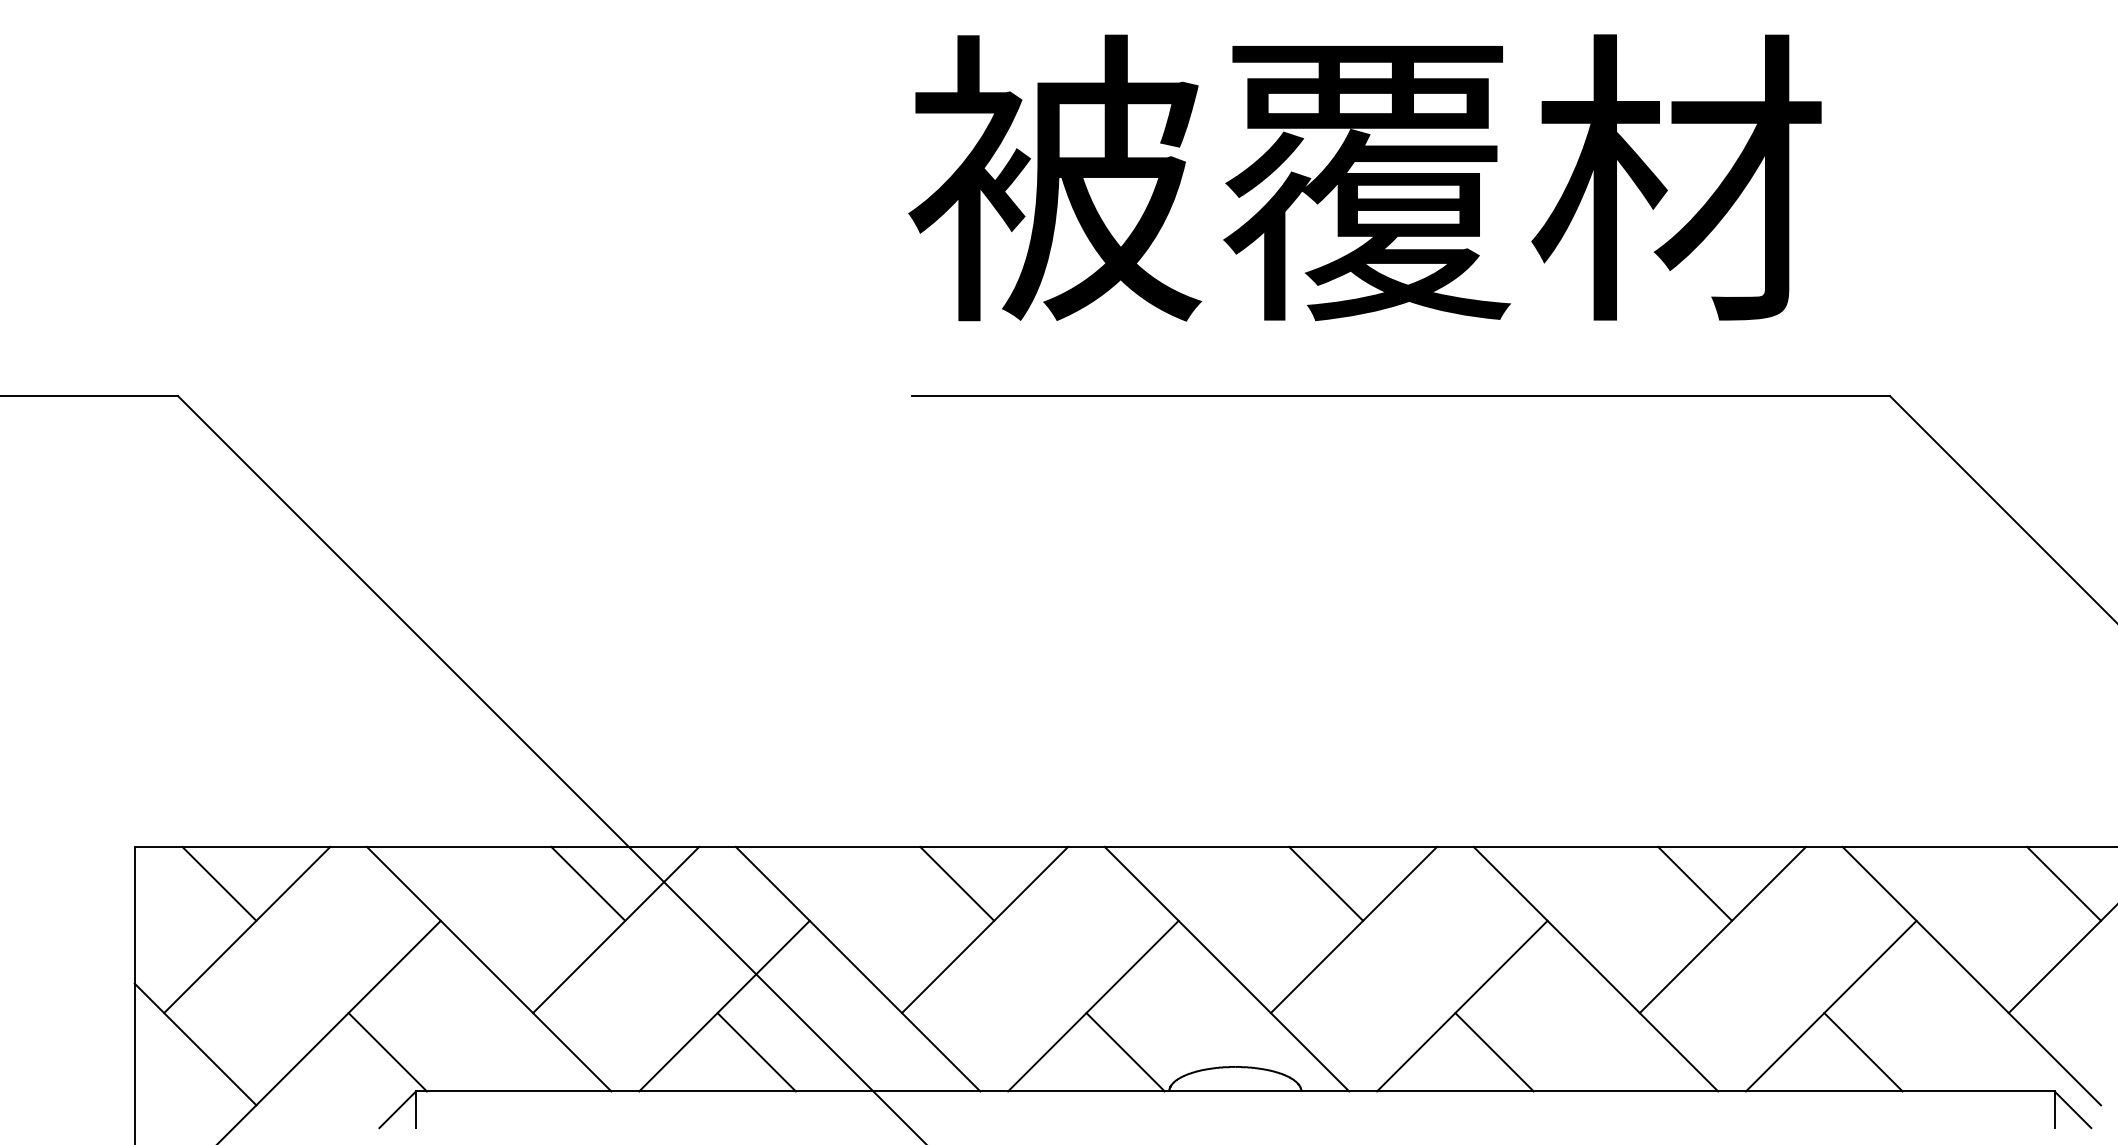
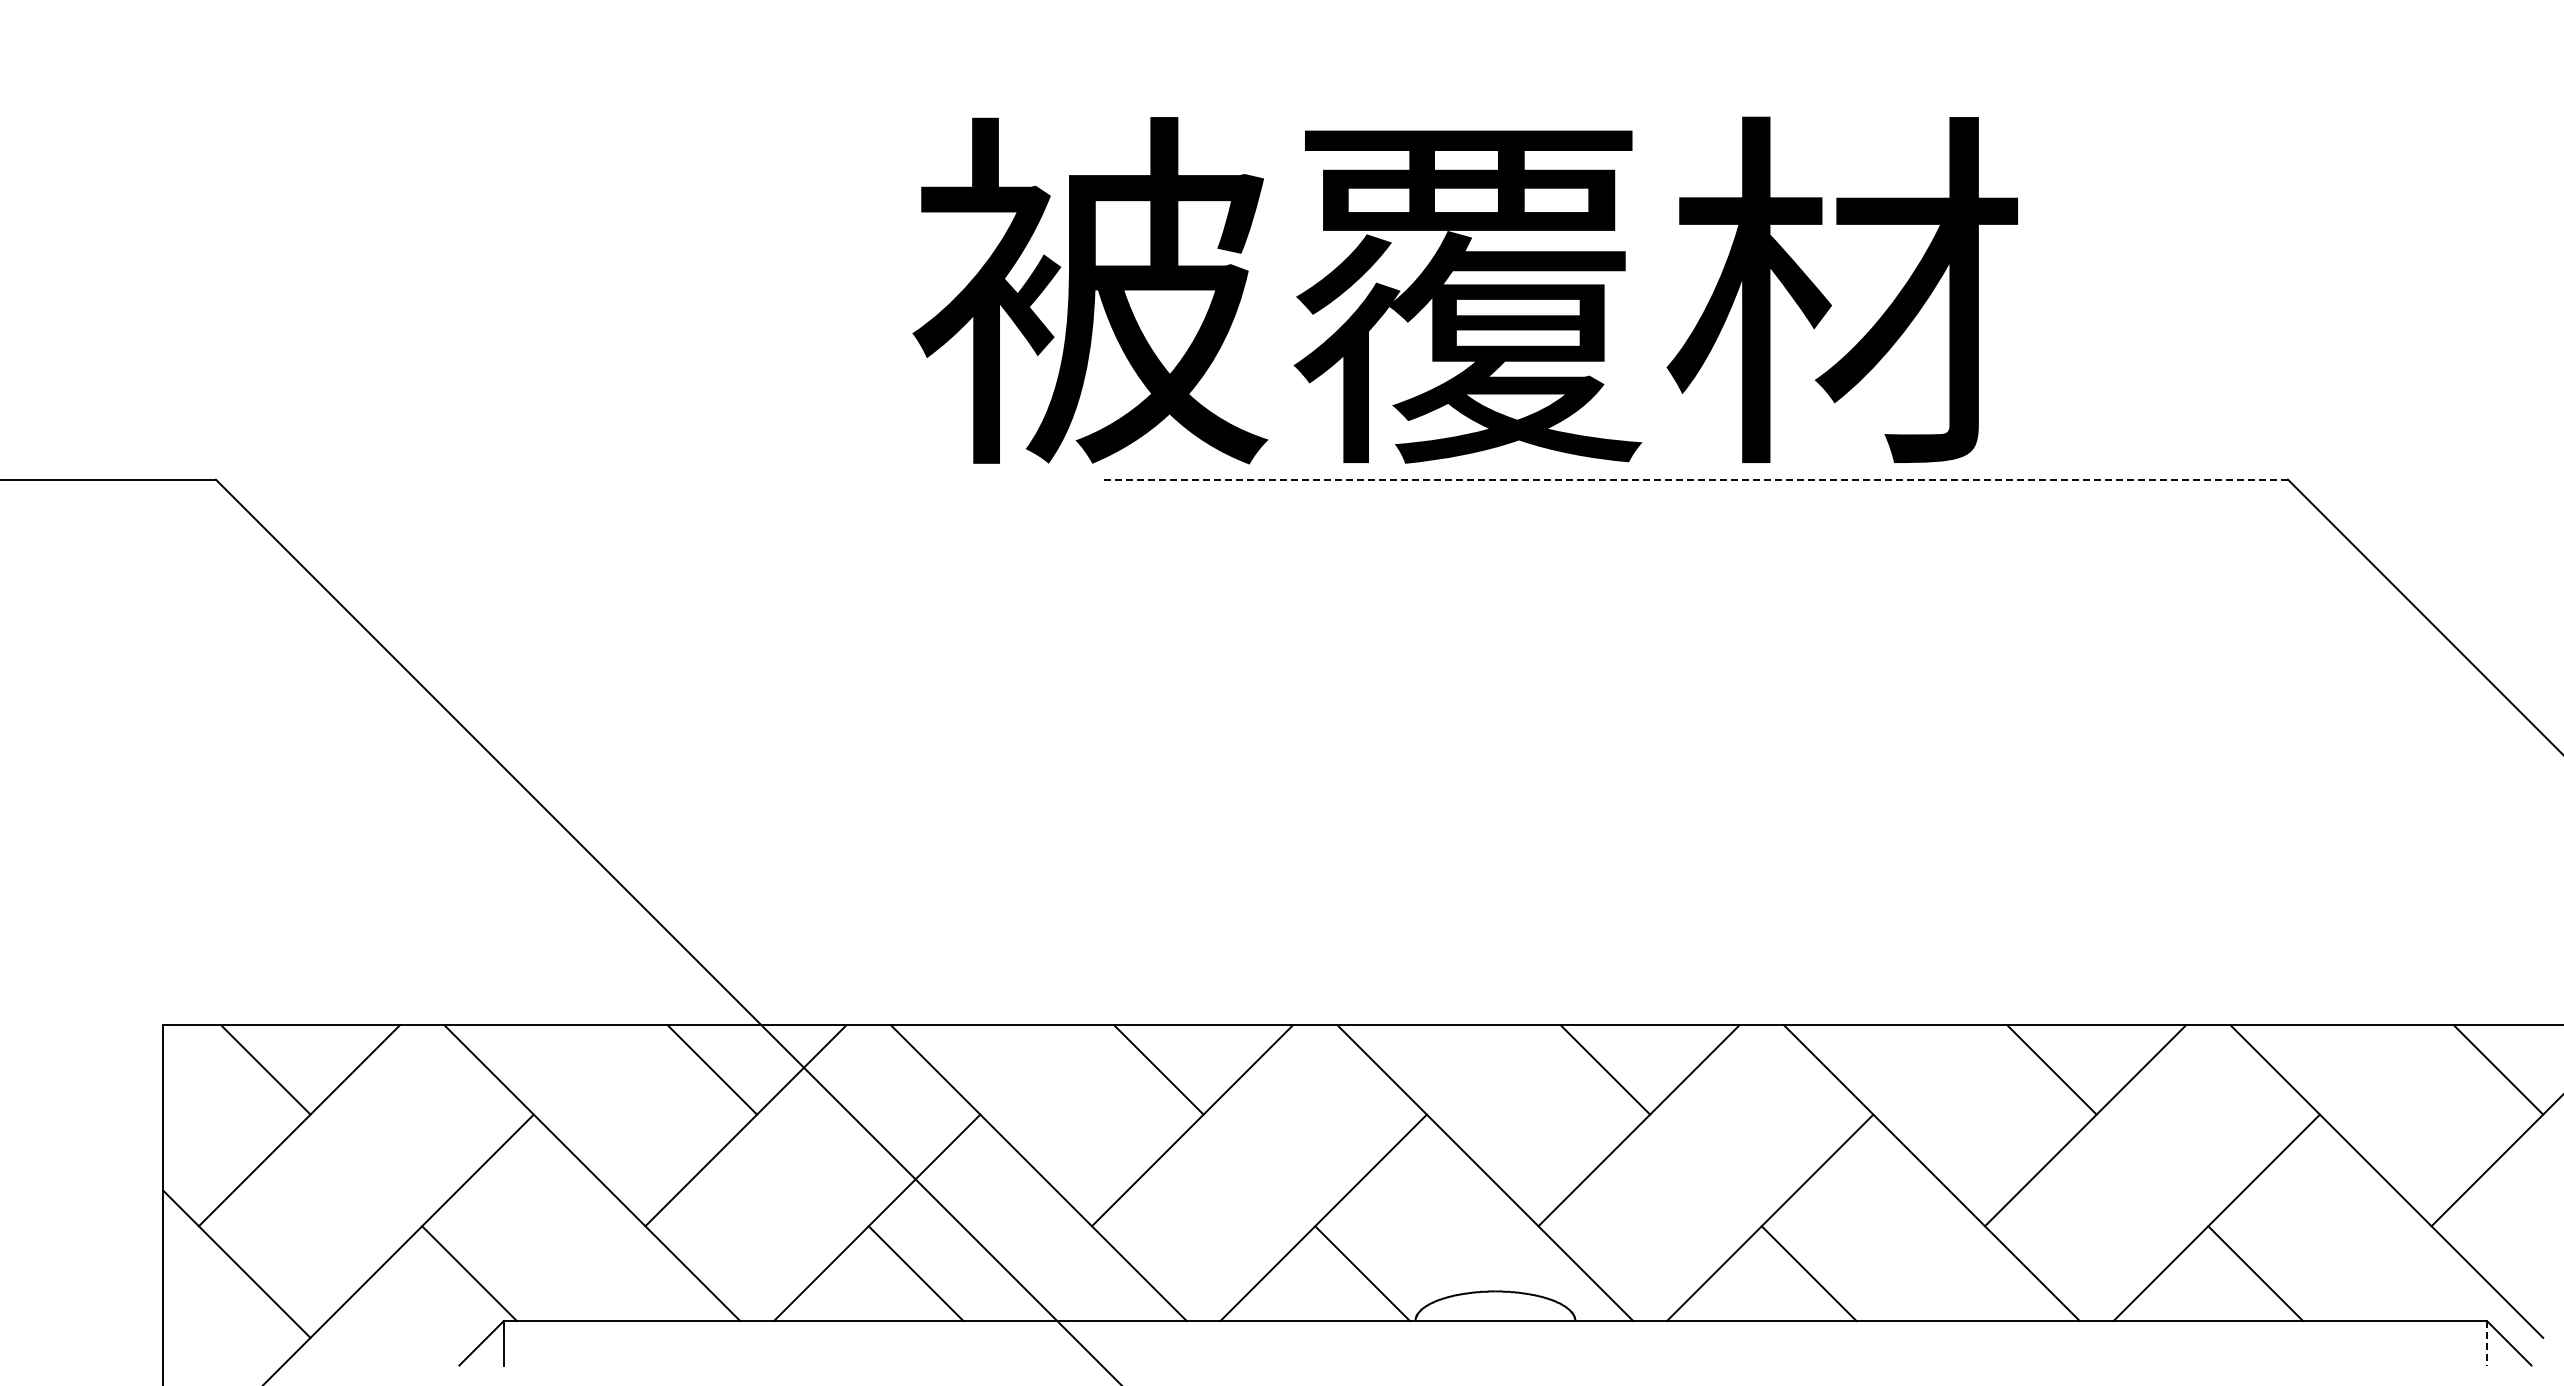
text: (1364, 177) -> (1464, 290), moved
line: (1401, 396) -> (1696, 479), solid -> dashed
line: (2054, 1109) -> (2487, 1343), solid -> dashed

